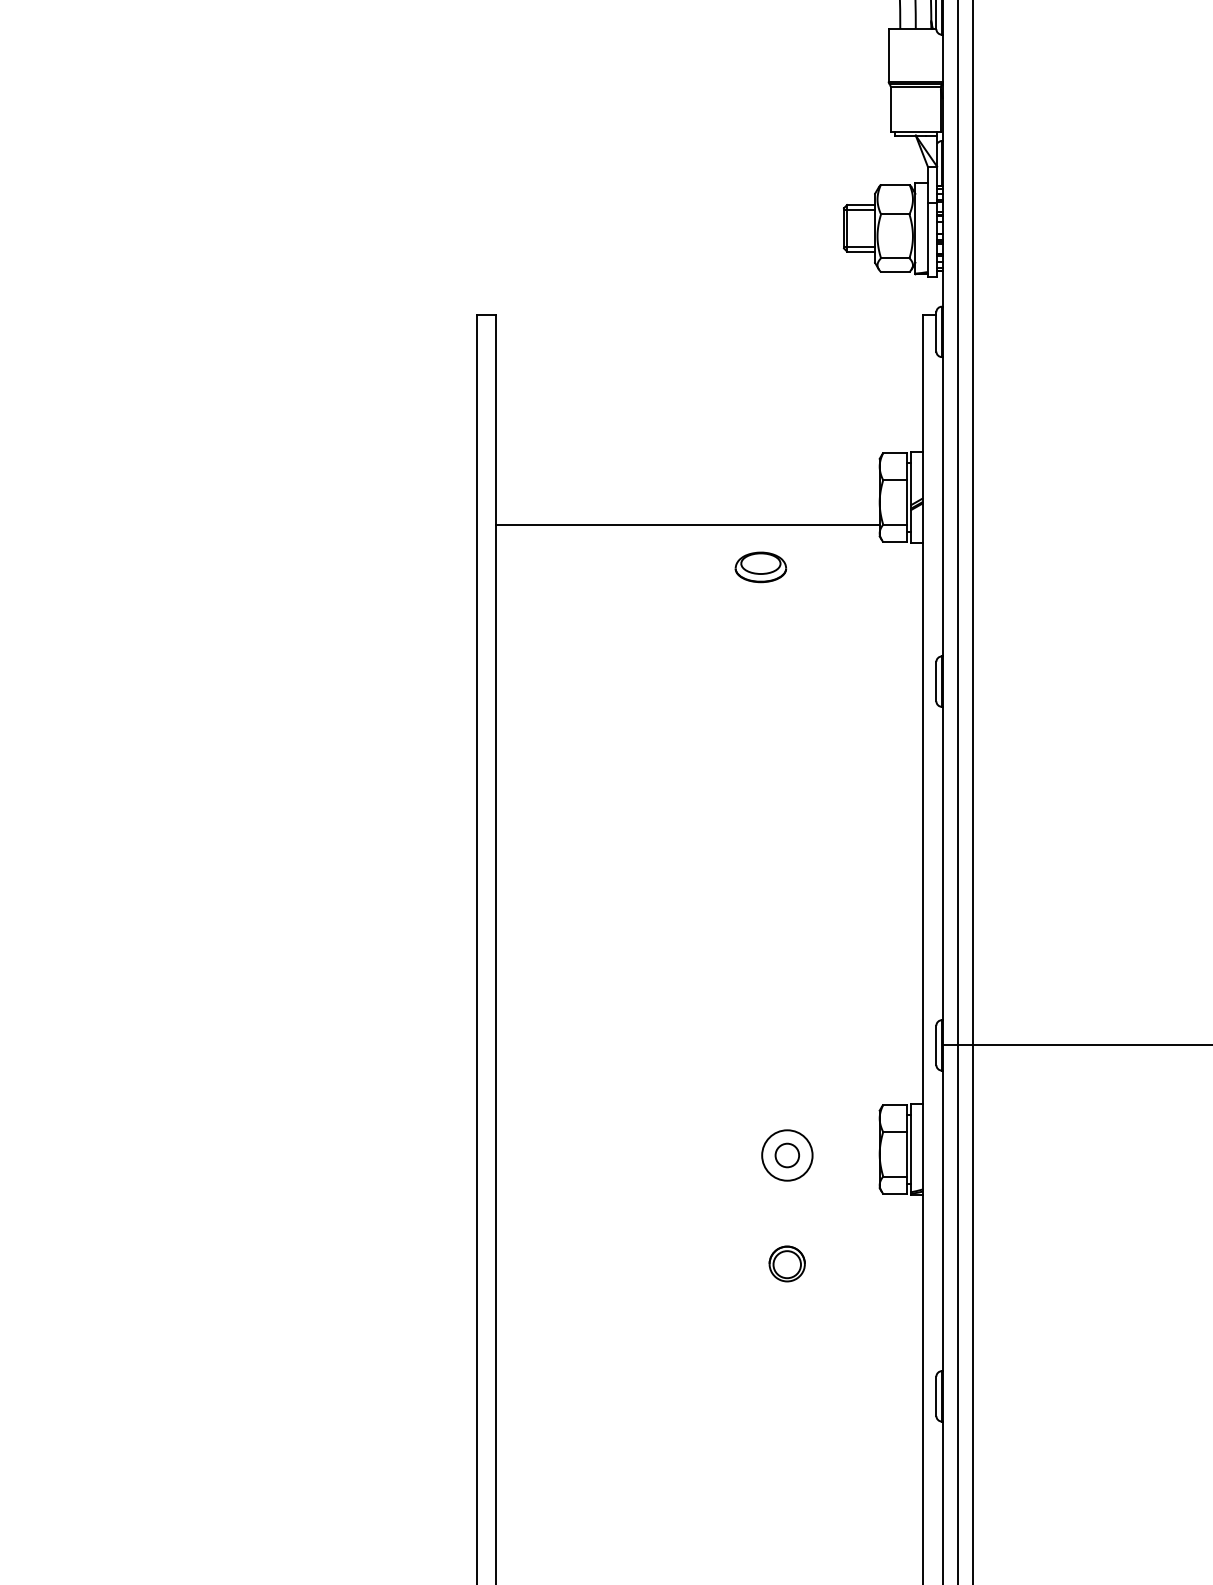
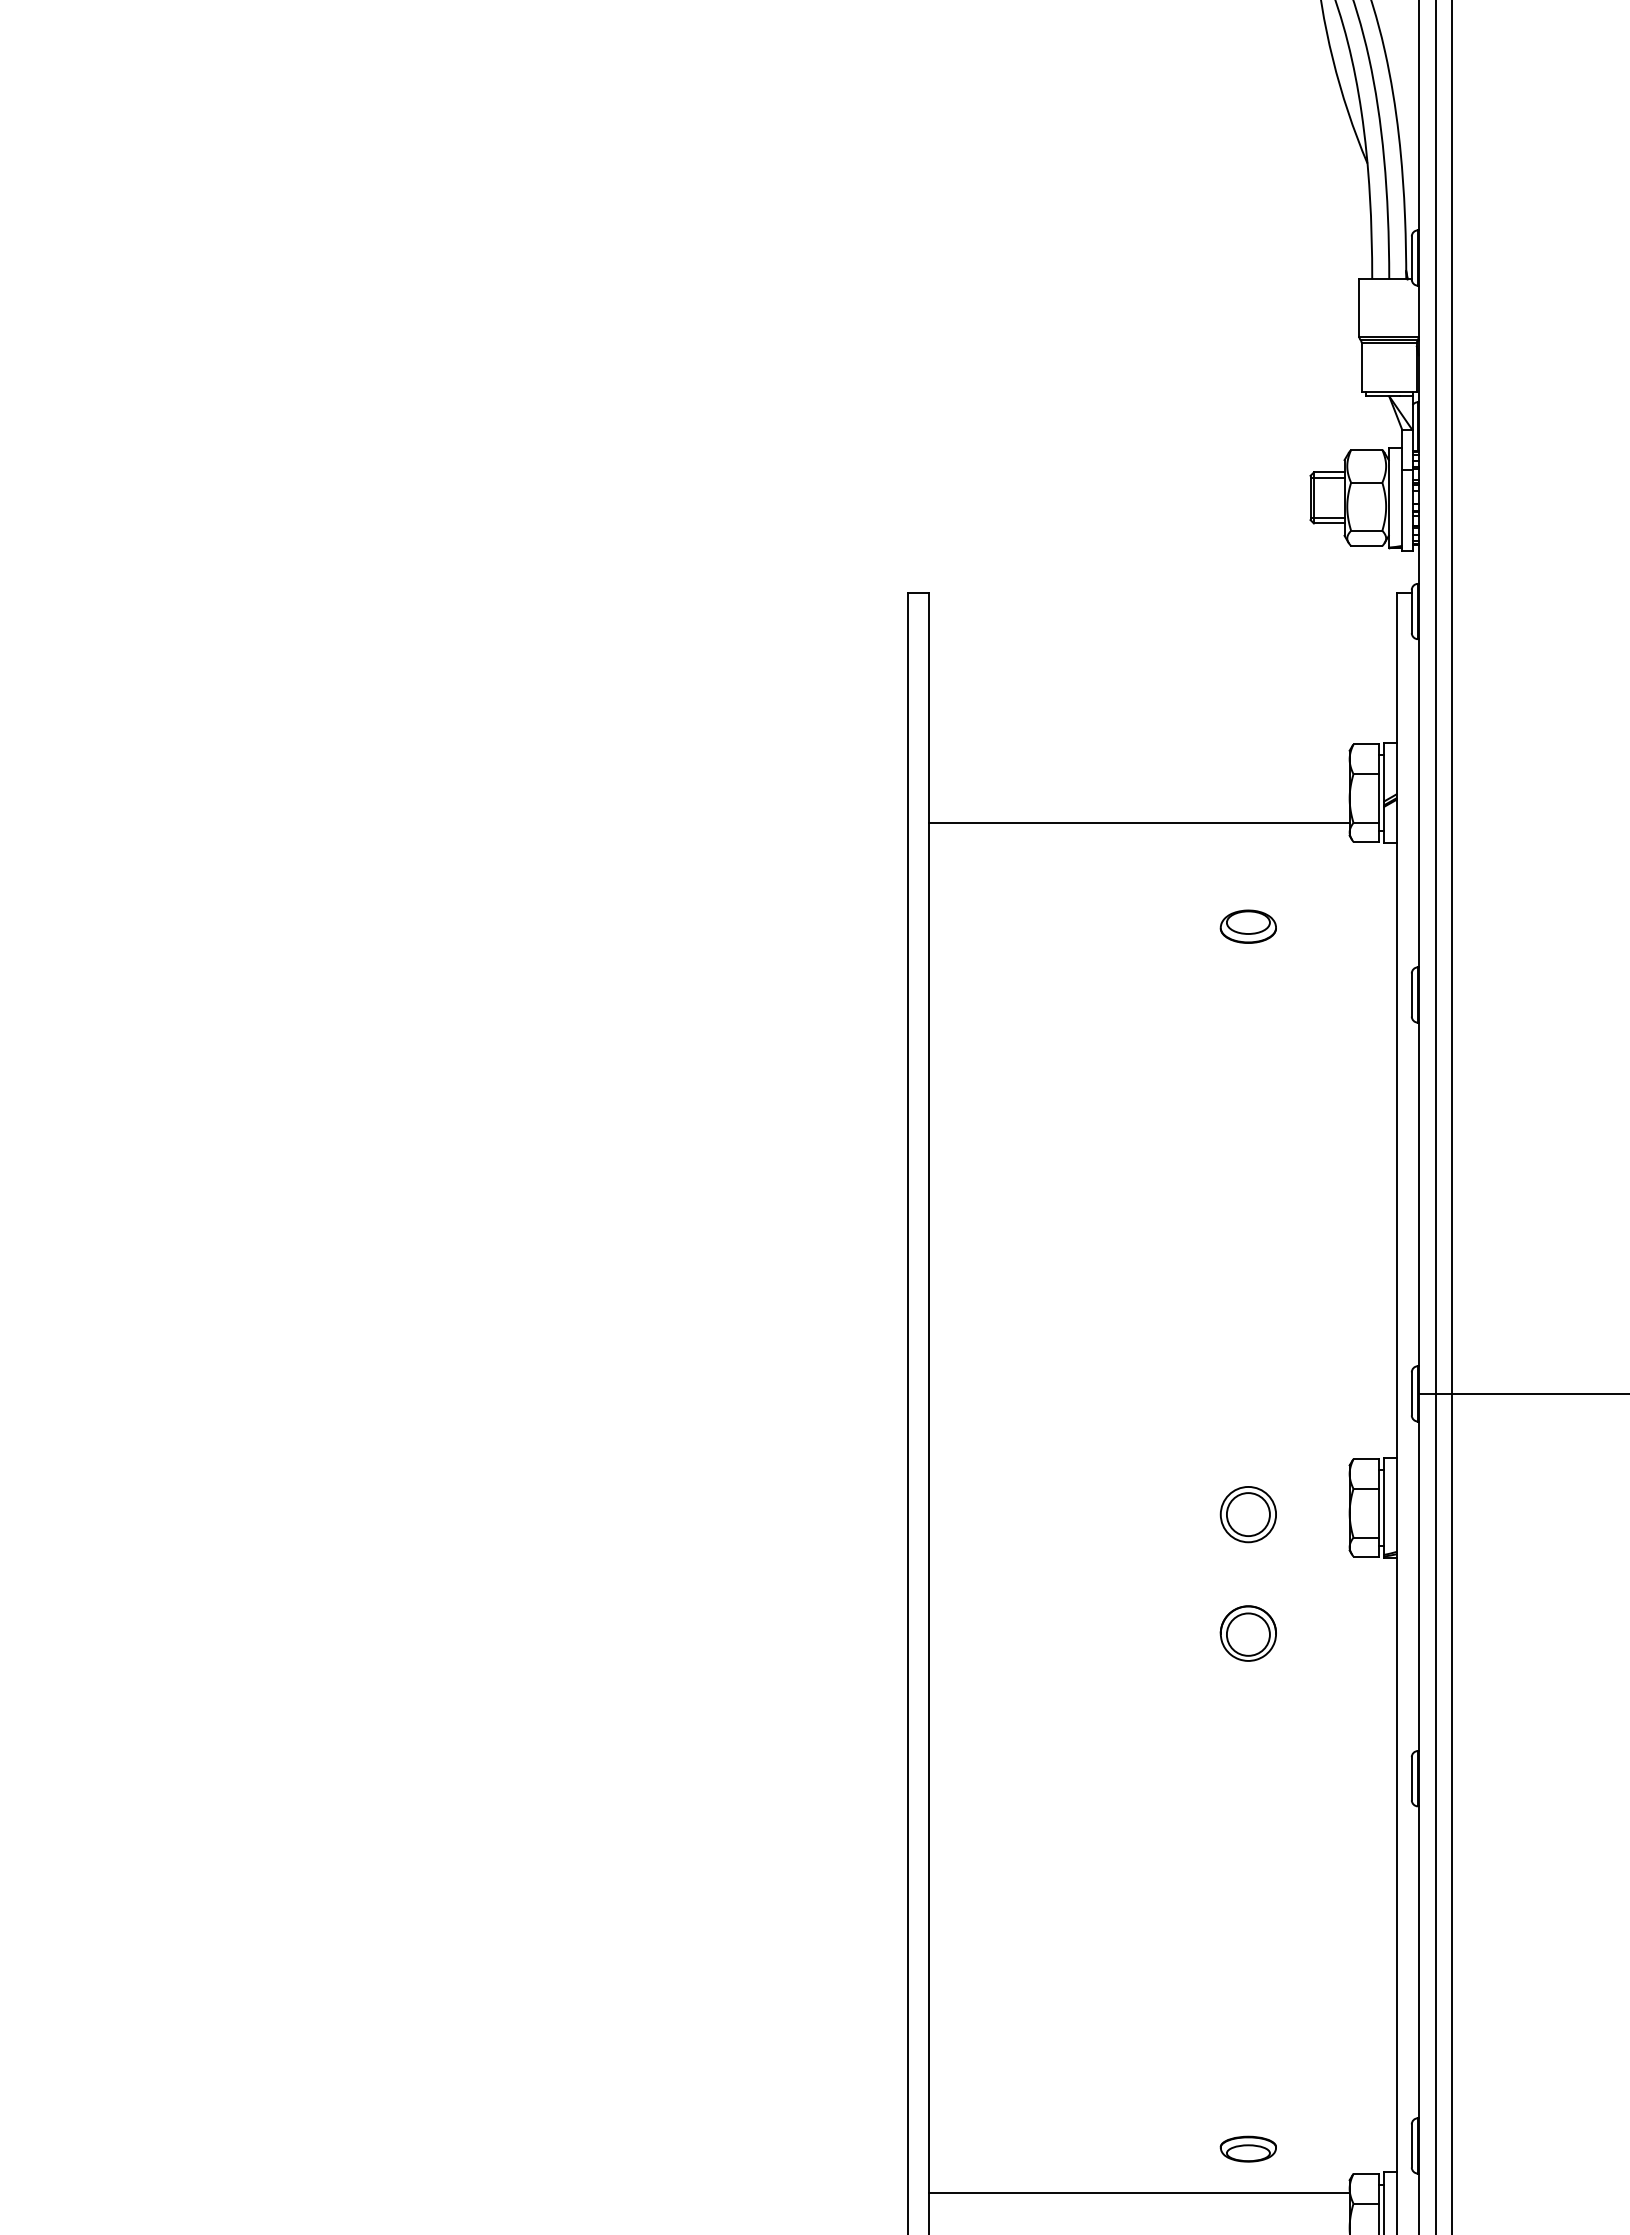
part: (760, 567) -> (1247, 926), moved
circle: (786, 1155) -> (1247, 1514), size x1.67
part: (786, 1263) -> (1247, 1633), size x1.43

